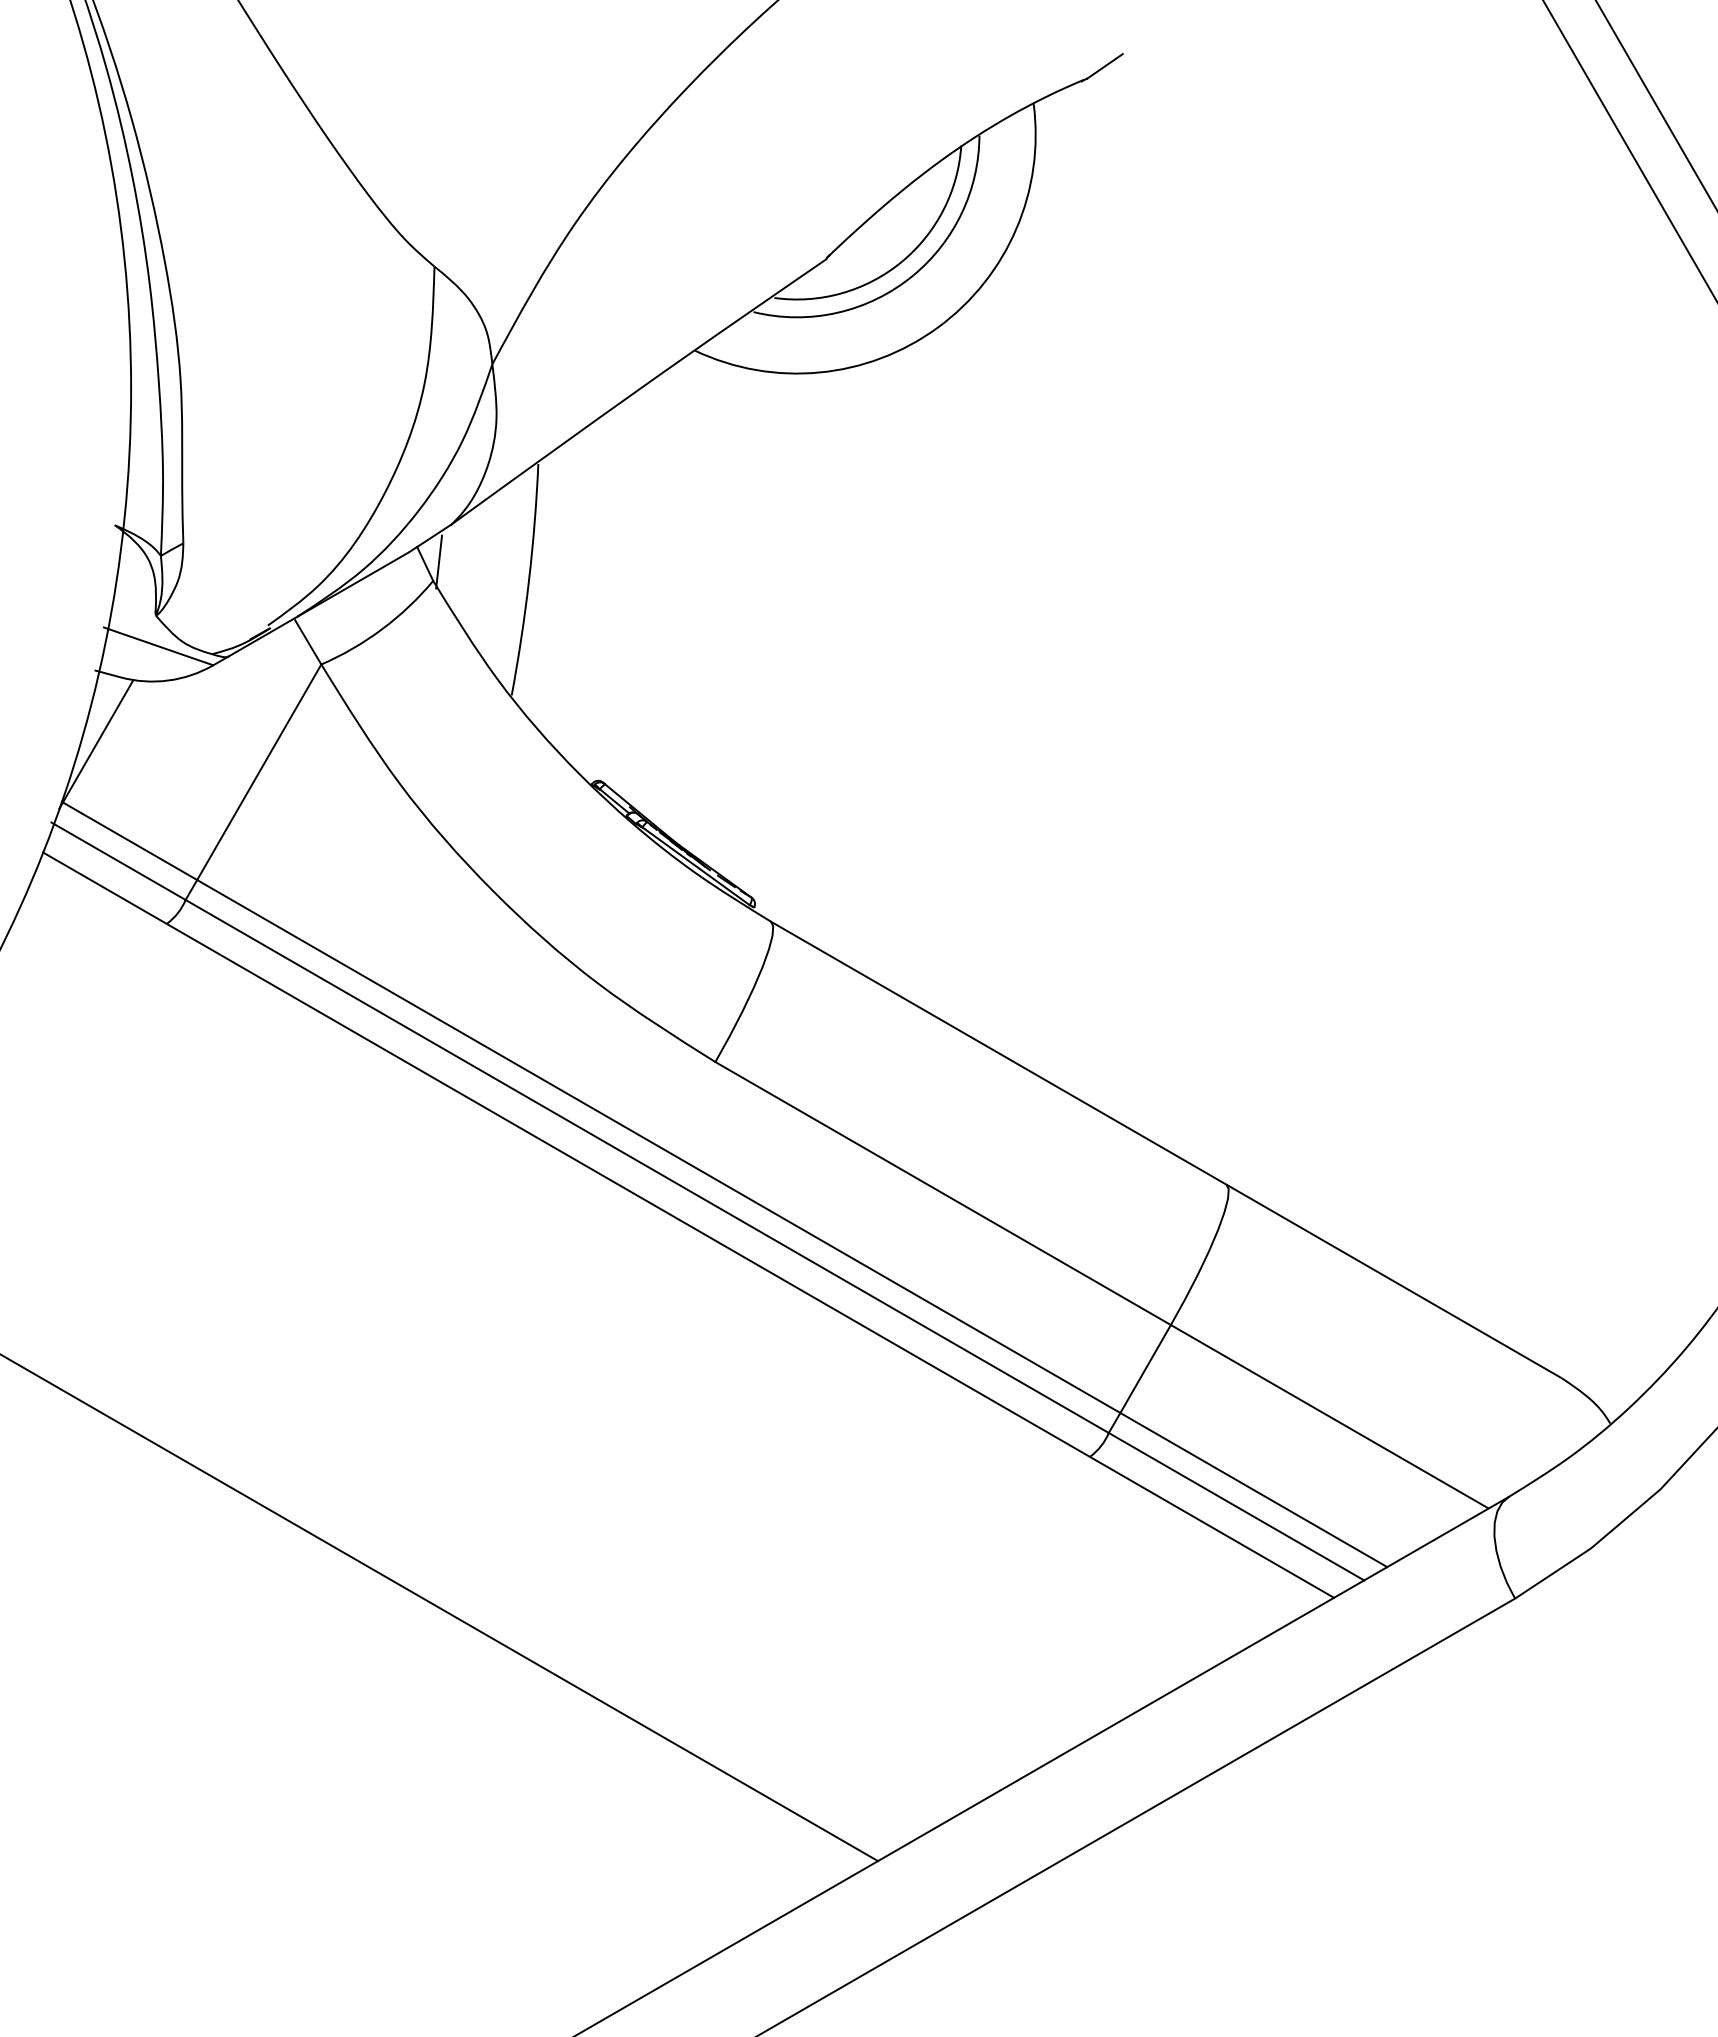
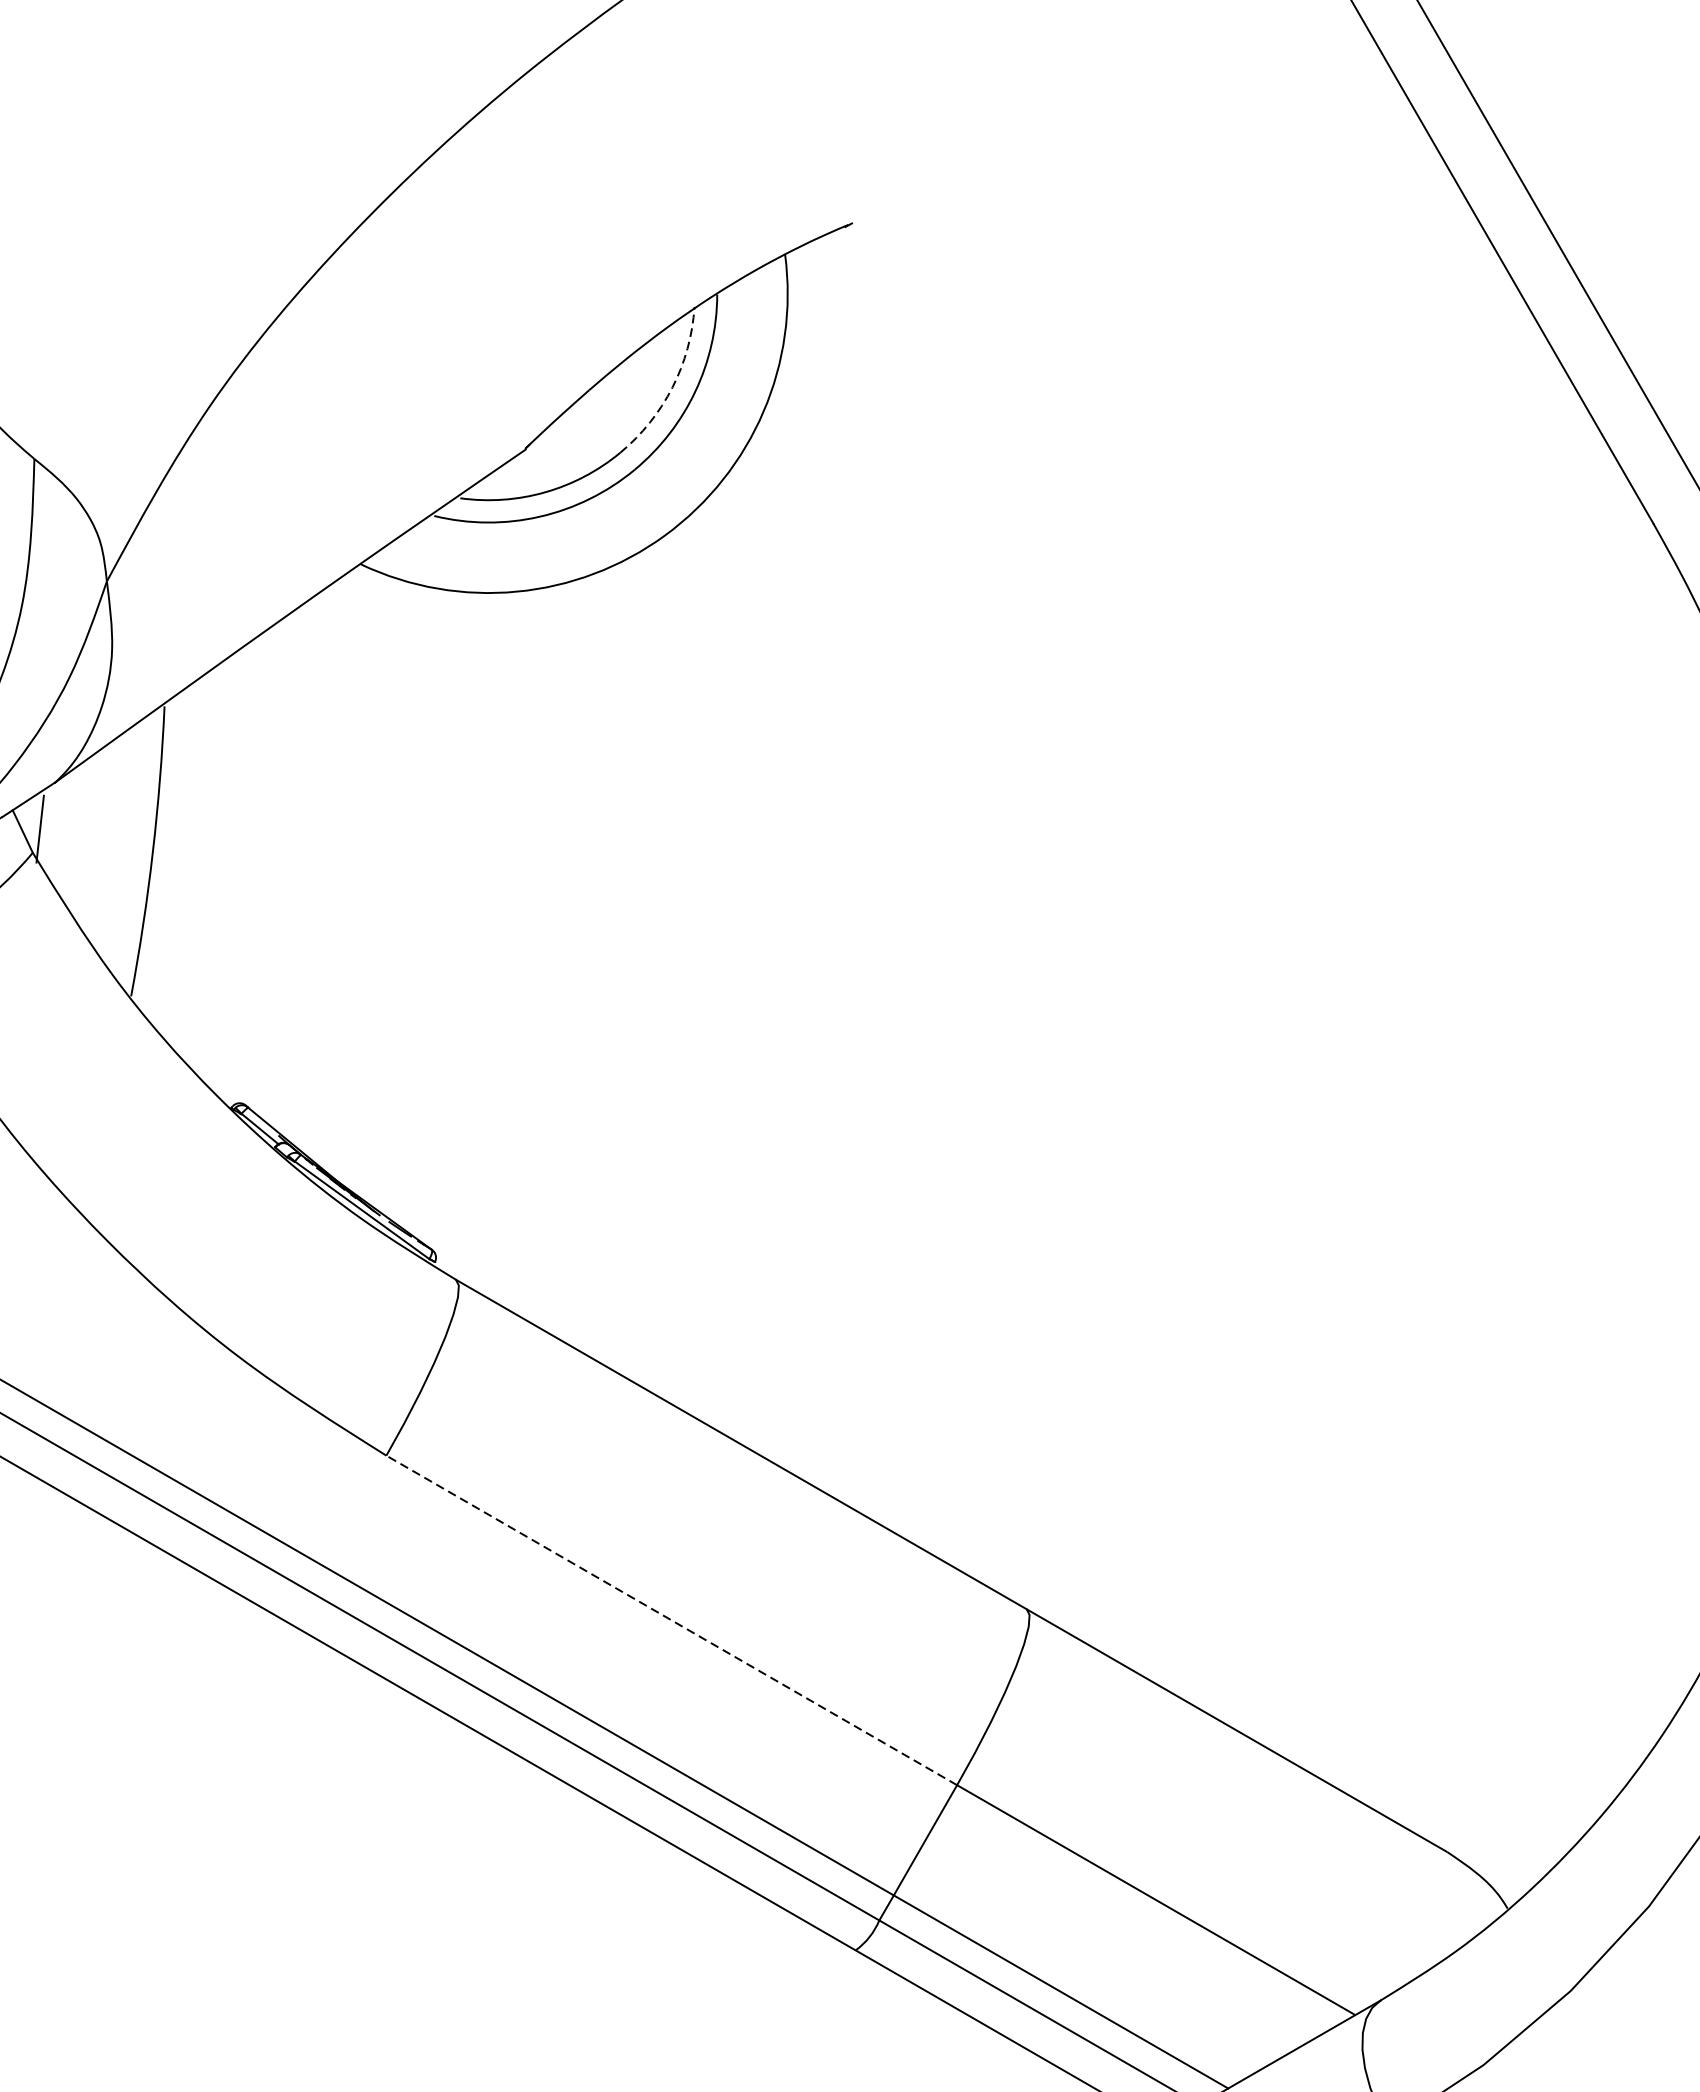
line: (1104, 66) -> (873, 208), removed
arc: (943, 209) -> (672, 387), solid -> dashed
line: (943, 1193) -> (672, 1620), solid -> dashed

